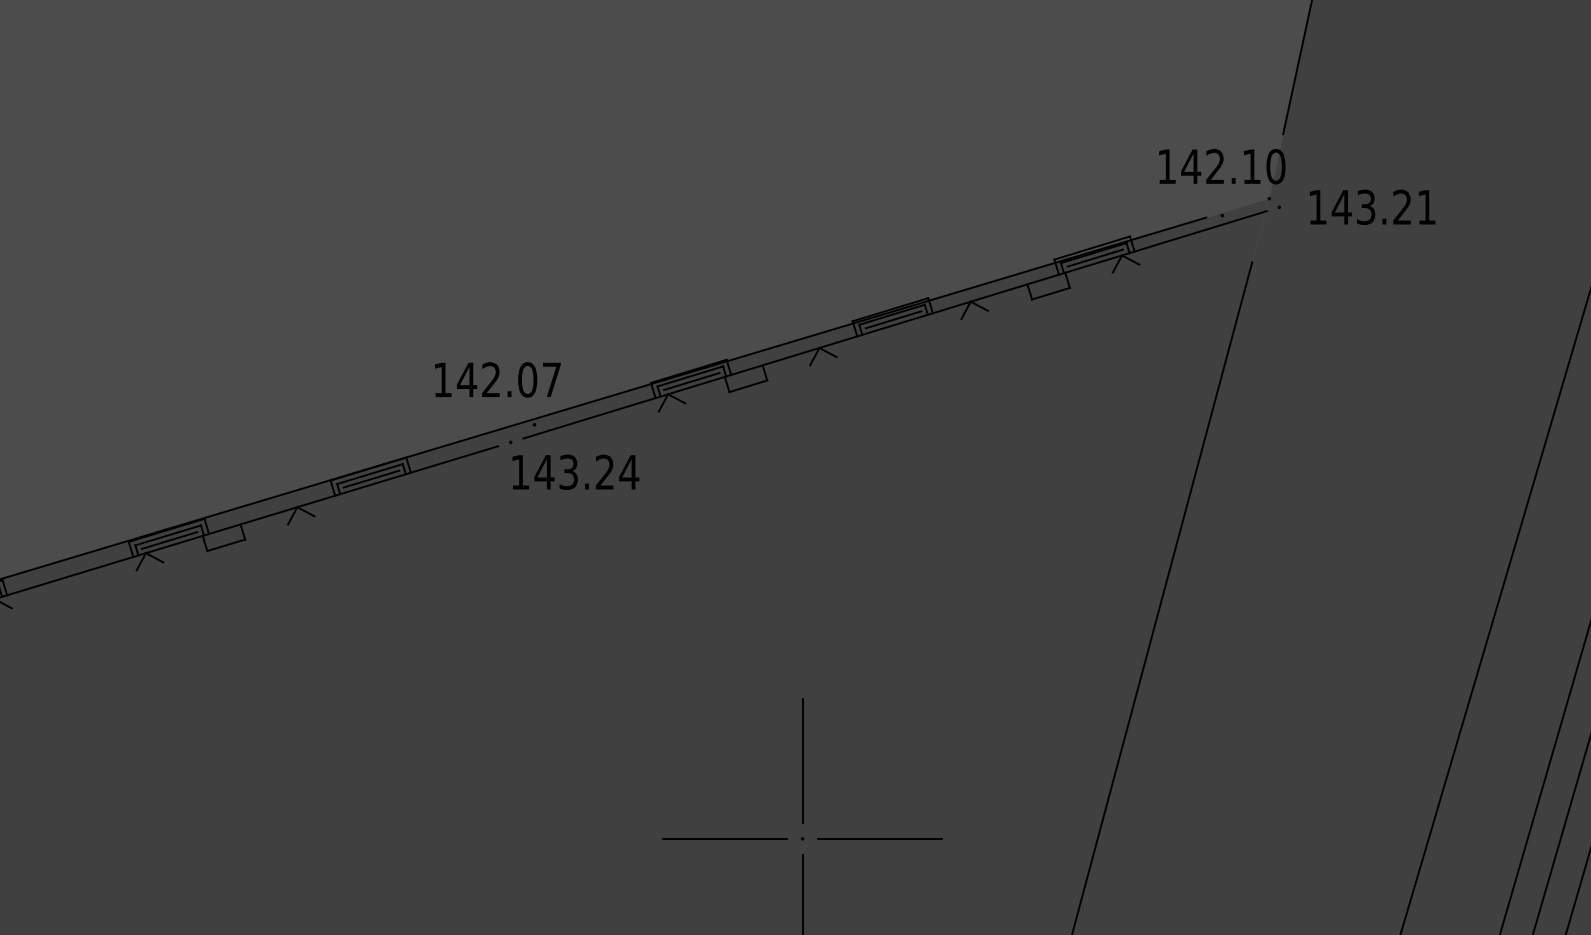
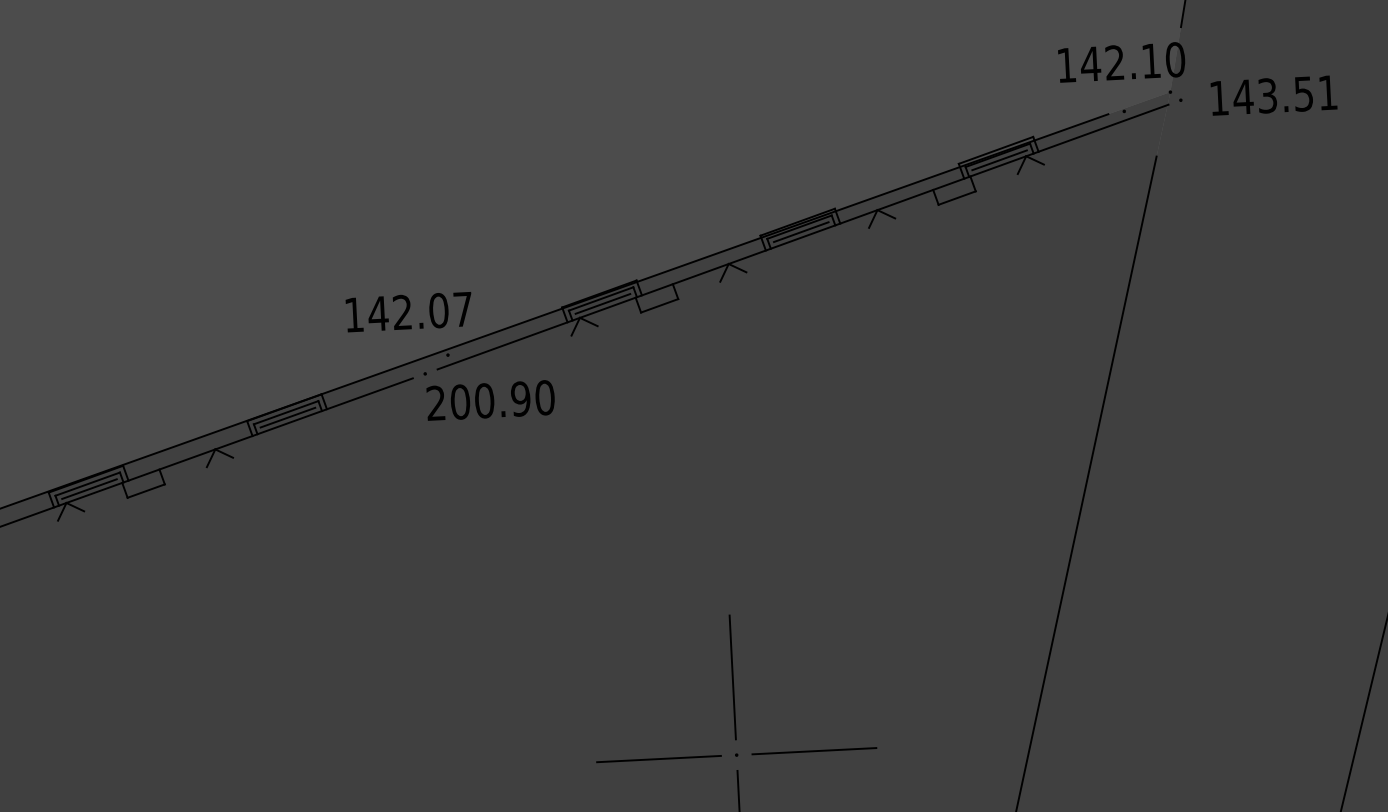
text: (1401, 206) -> (1302, 93), 143.21 -> 143.51
text: (574, 471) -> (490, 399), 143.24 -> 200.90

